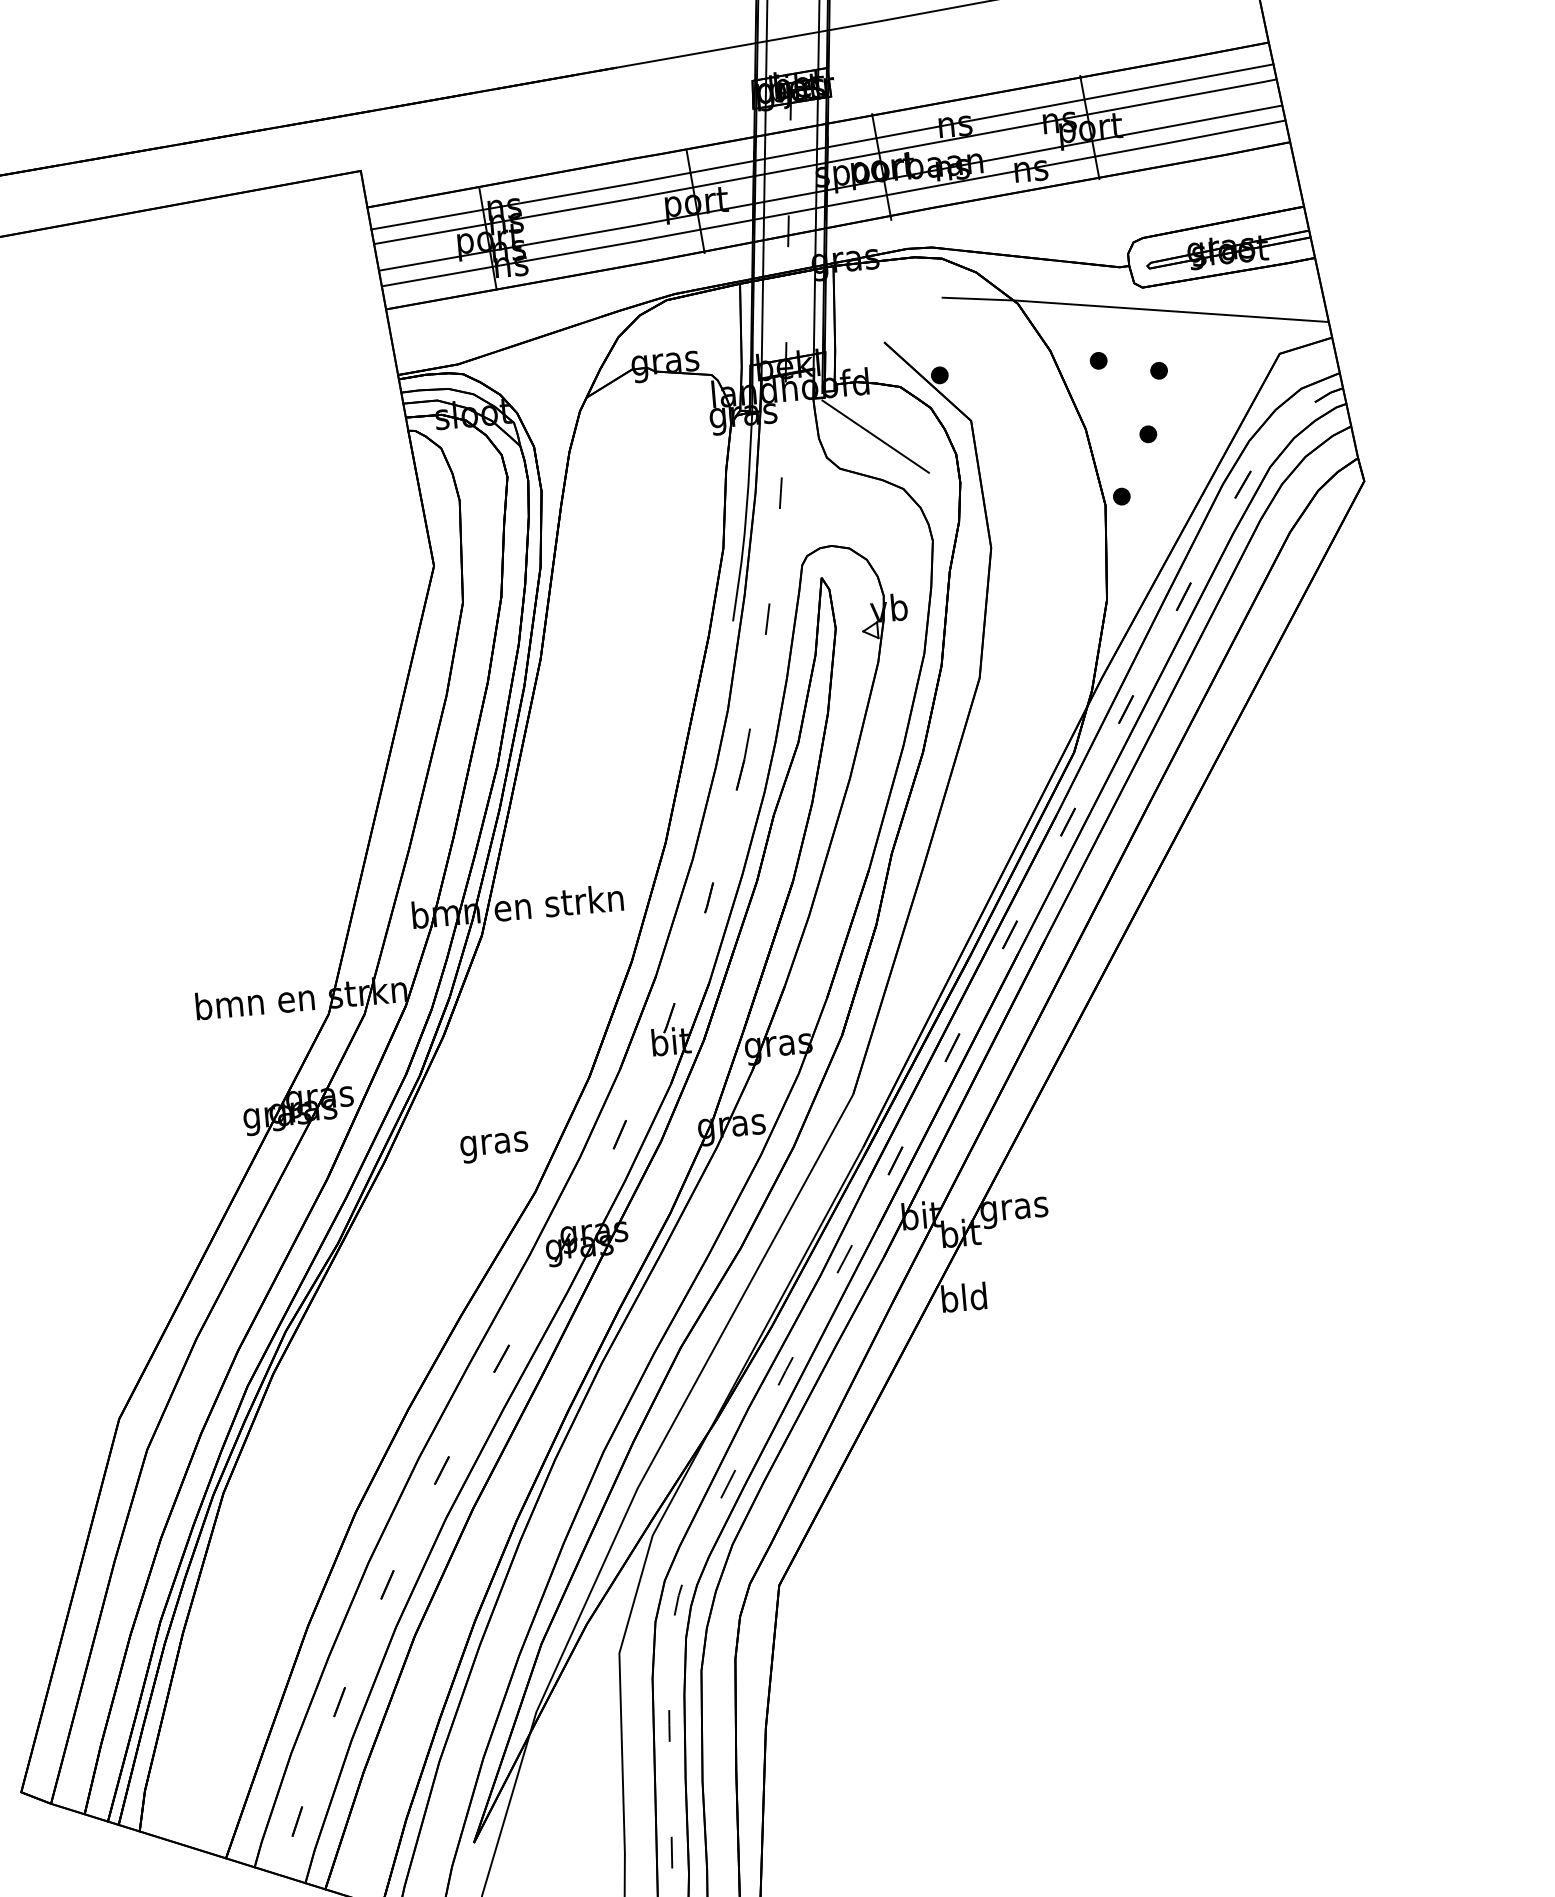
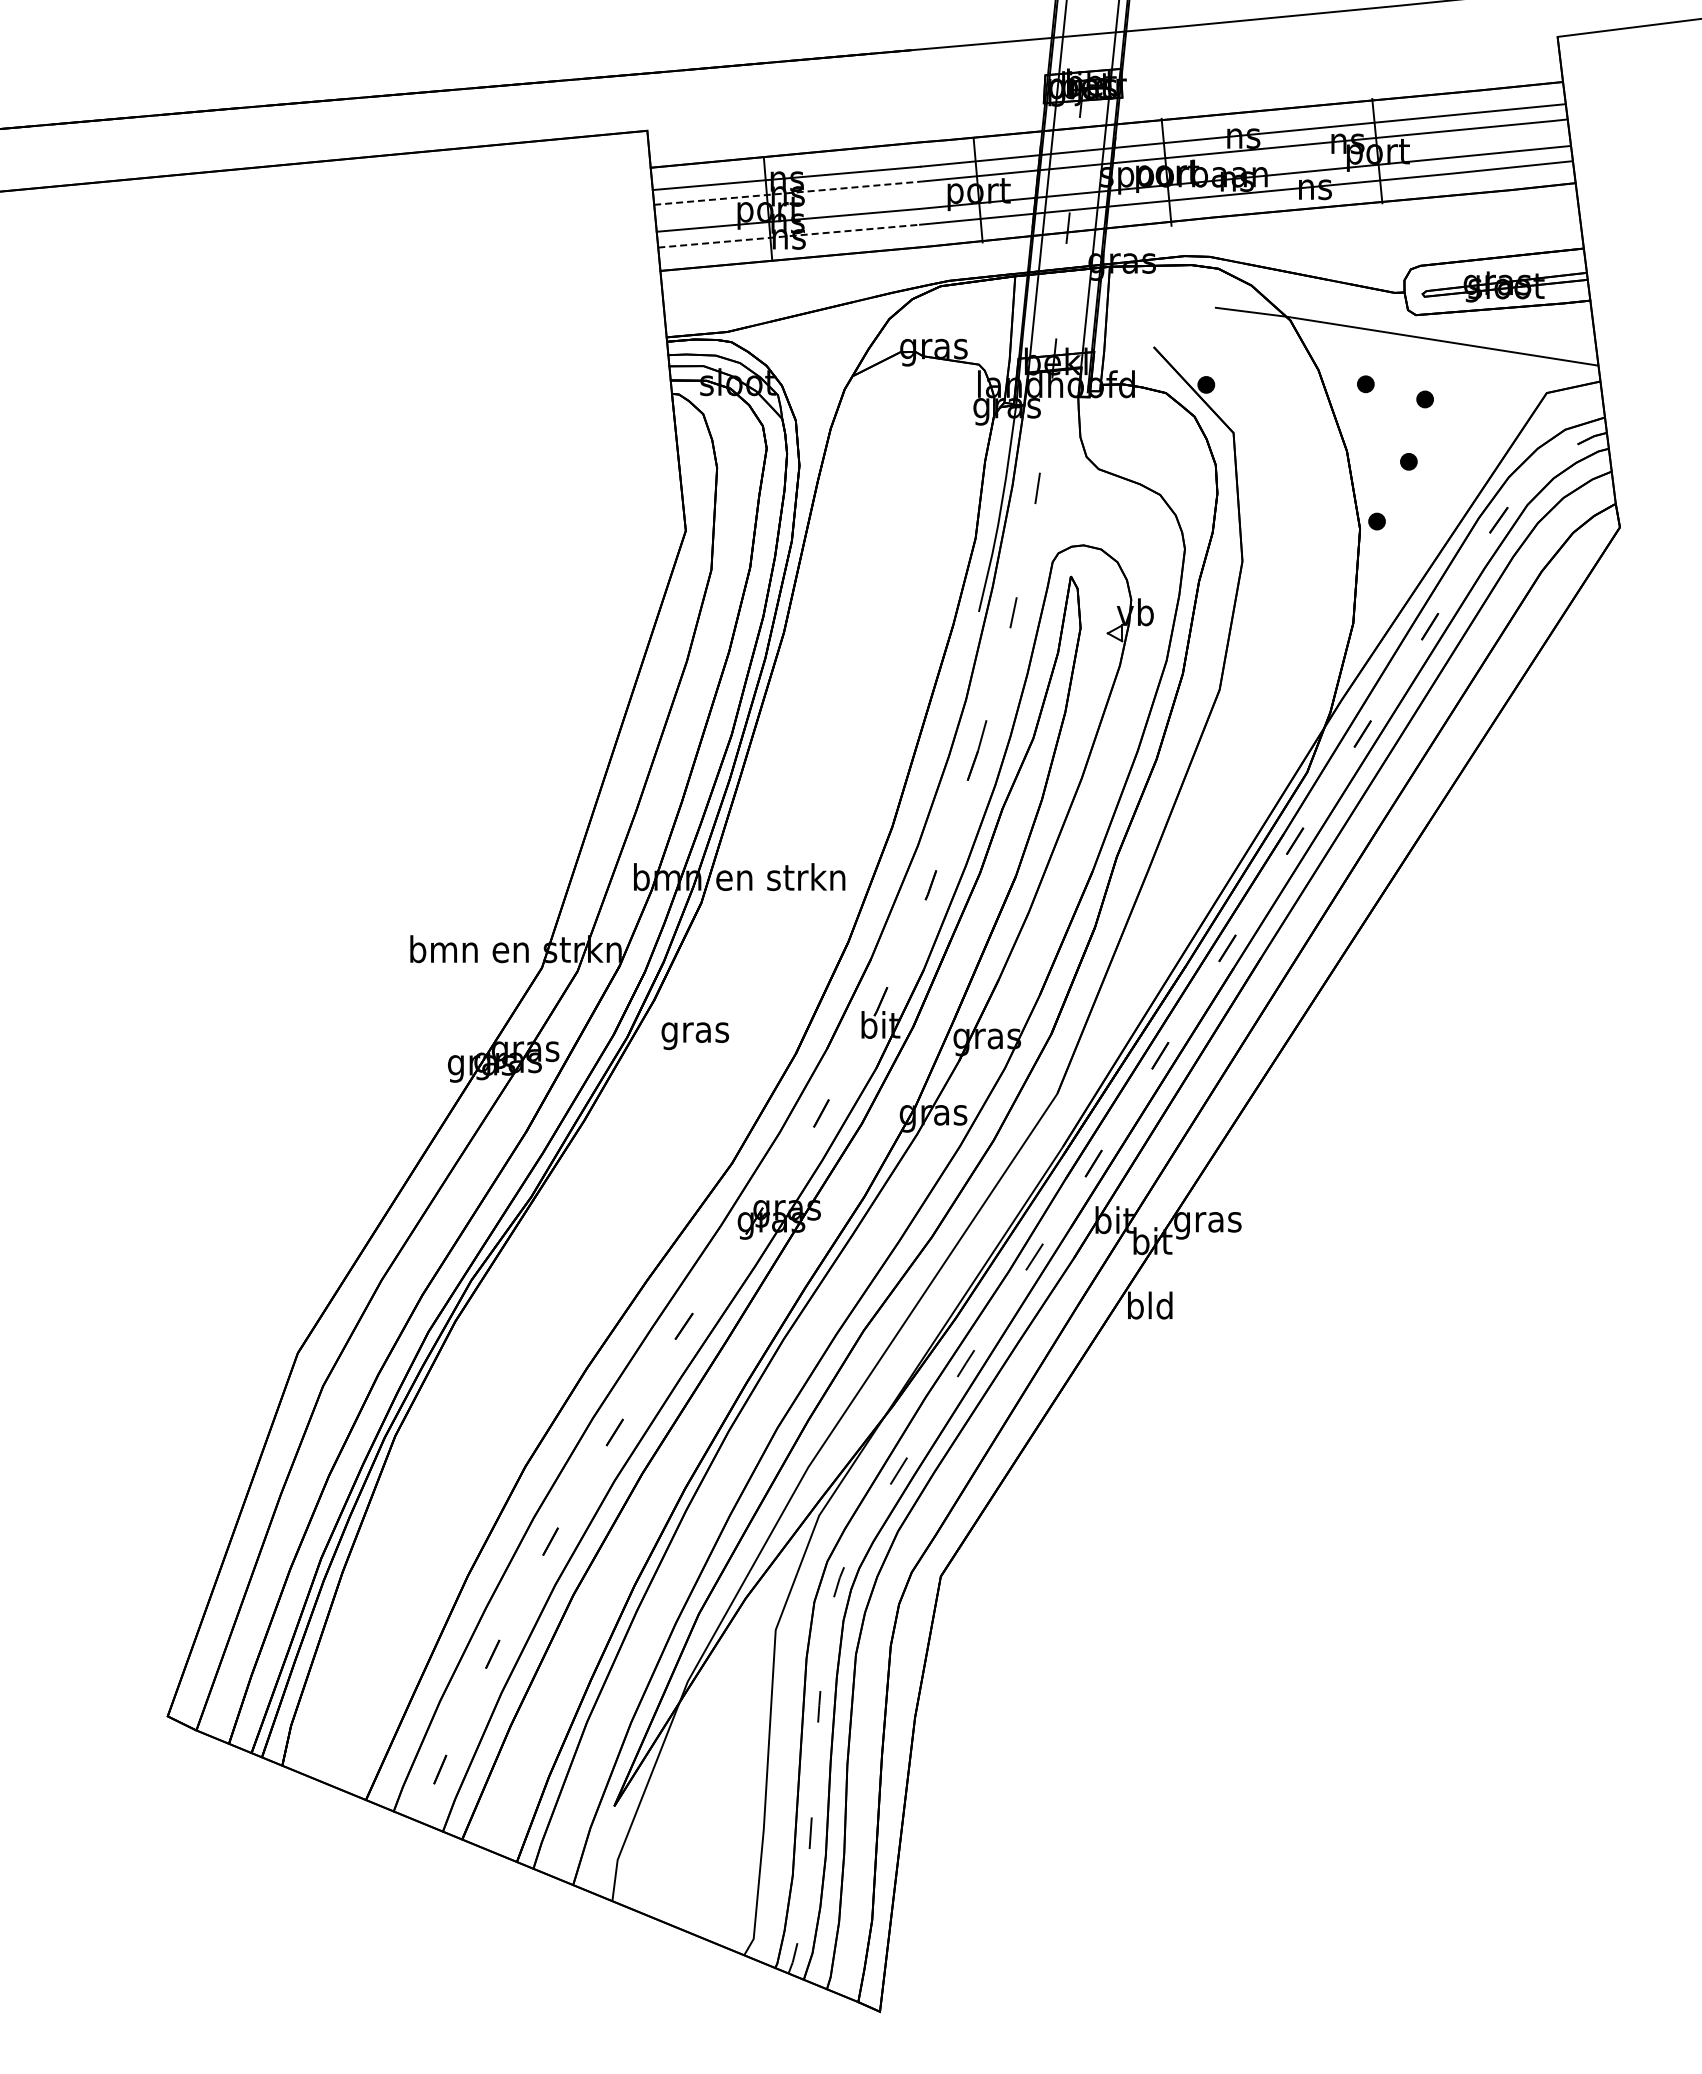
line: (505, 221) -> (787, 193), solid -> dashed
line: (510, 263) -> (788, 236), solid -> dashed
line: (875, 436) -> (1136, 440), removed
text: (493, 1146) -> (694, 1035), moved

